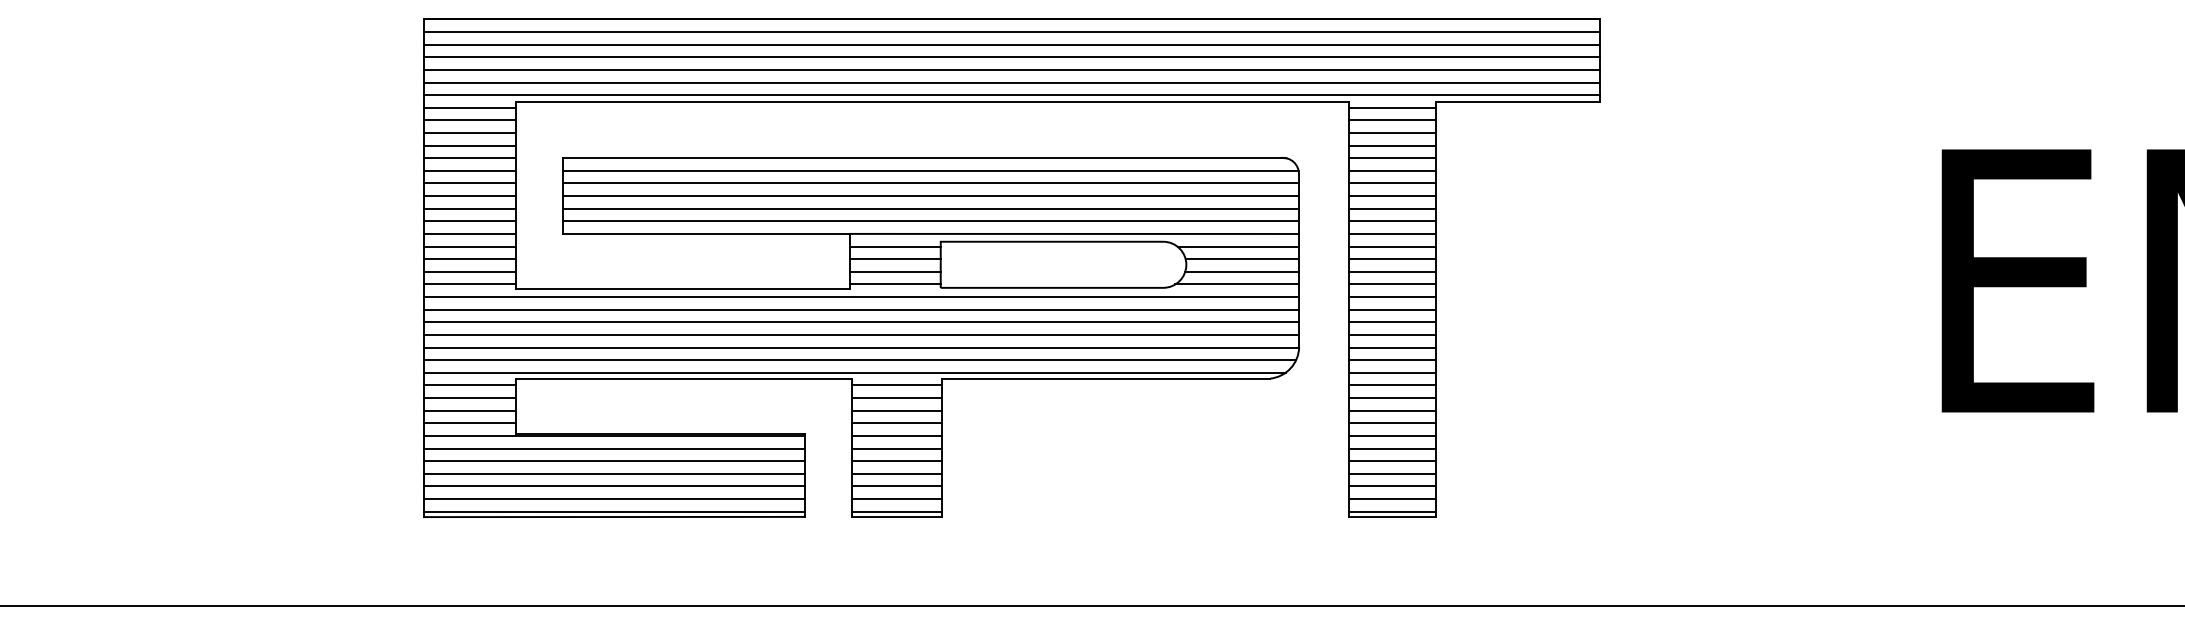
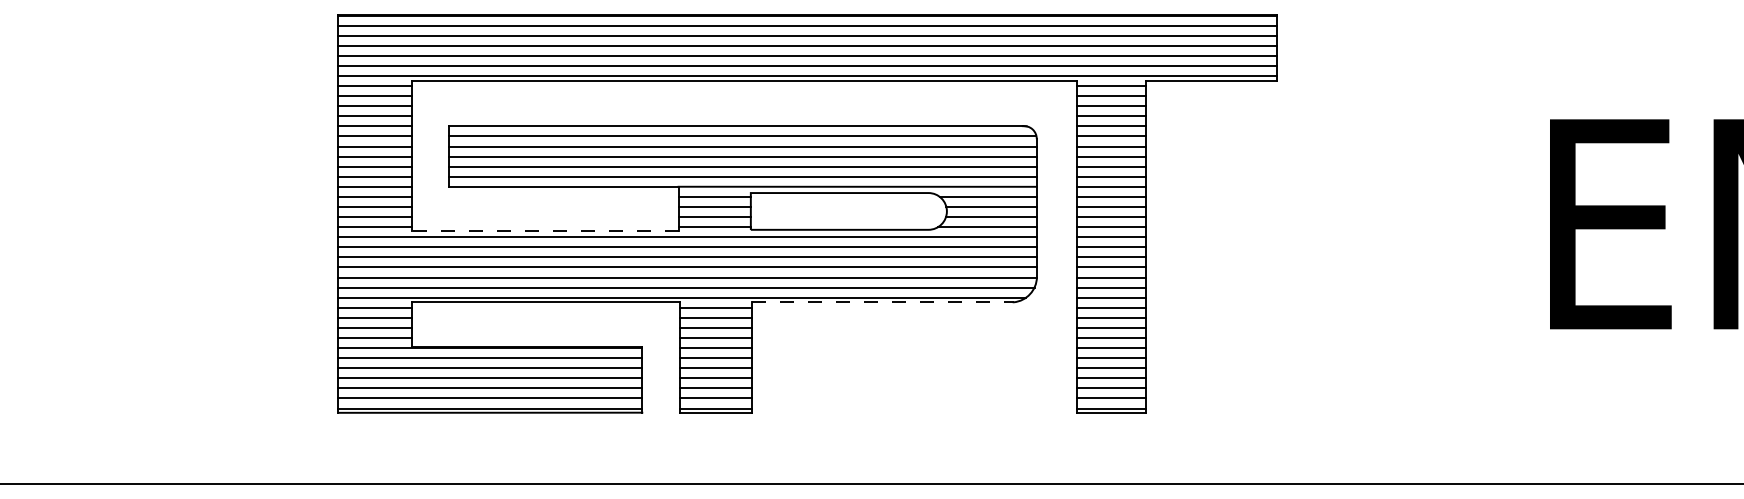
line: (682, 288) -> (544, 230), solid -> dashed
line: (1106, 378) -> (883, 302), solid -> dashed

